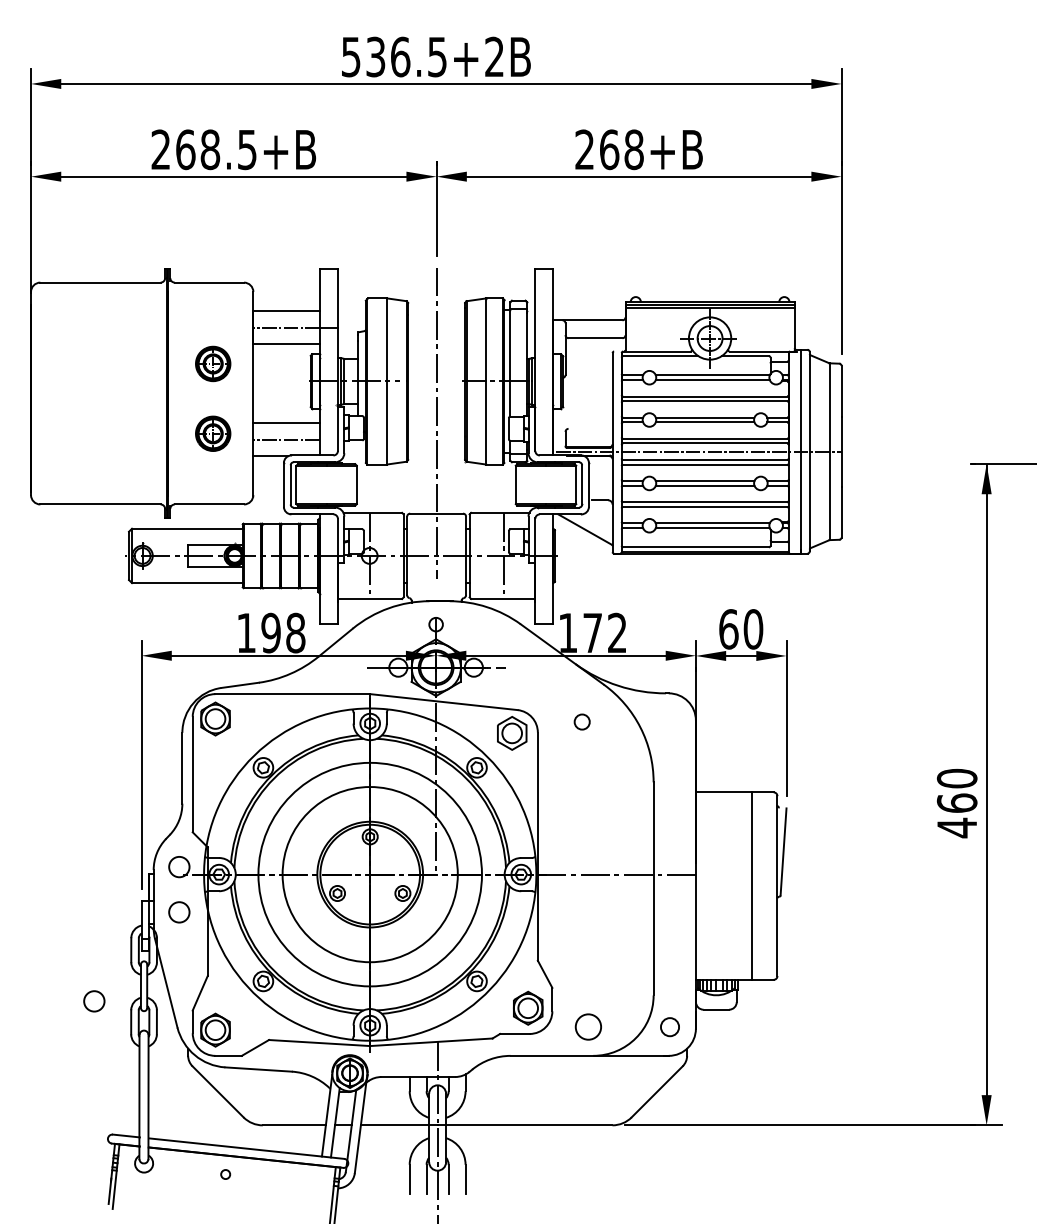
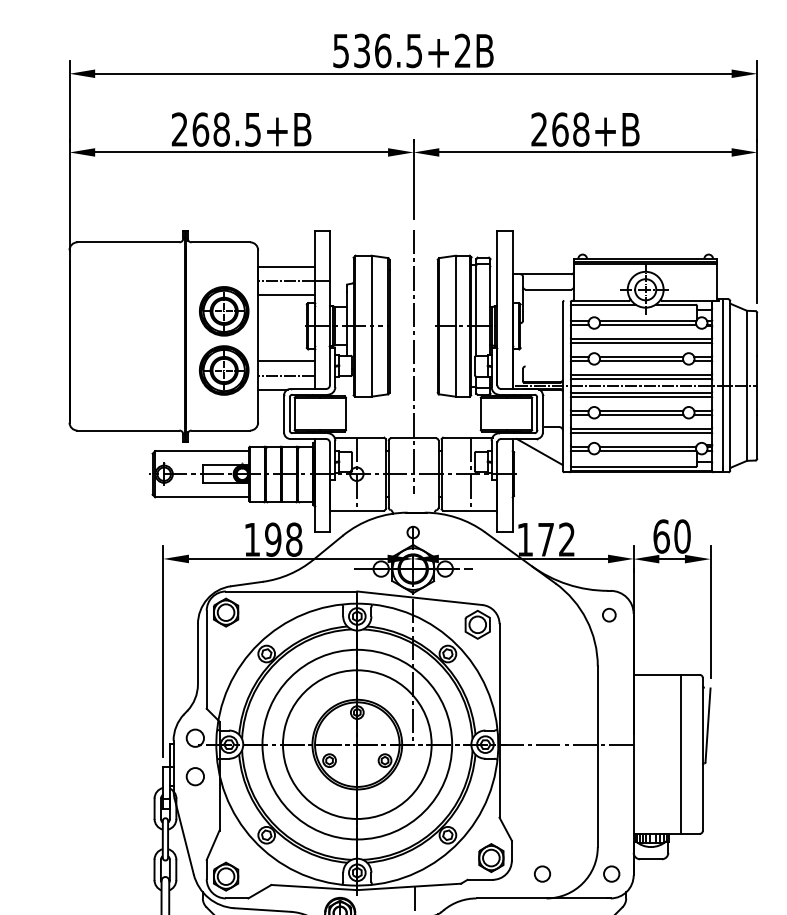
part: (212, 363) -> (223, 310), size x1.67
part: (212, 433) -> (223, 370), size x1.67
circle: (581, 721) -> (608, 614), moved
circle: (94, 1001) -> (123, 852), removed
circle: (588, 1027) -> (542, 874), size x0.71

